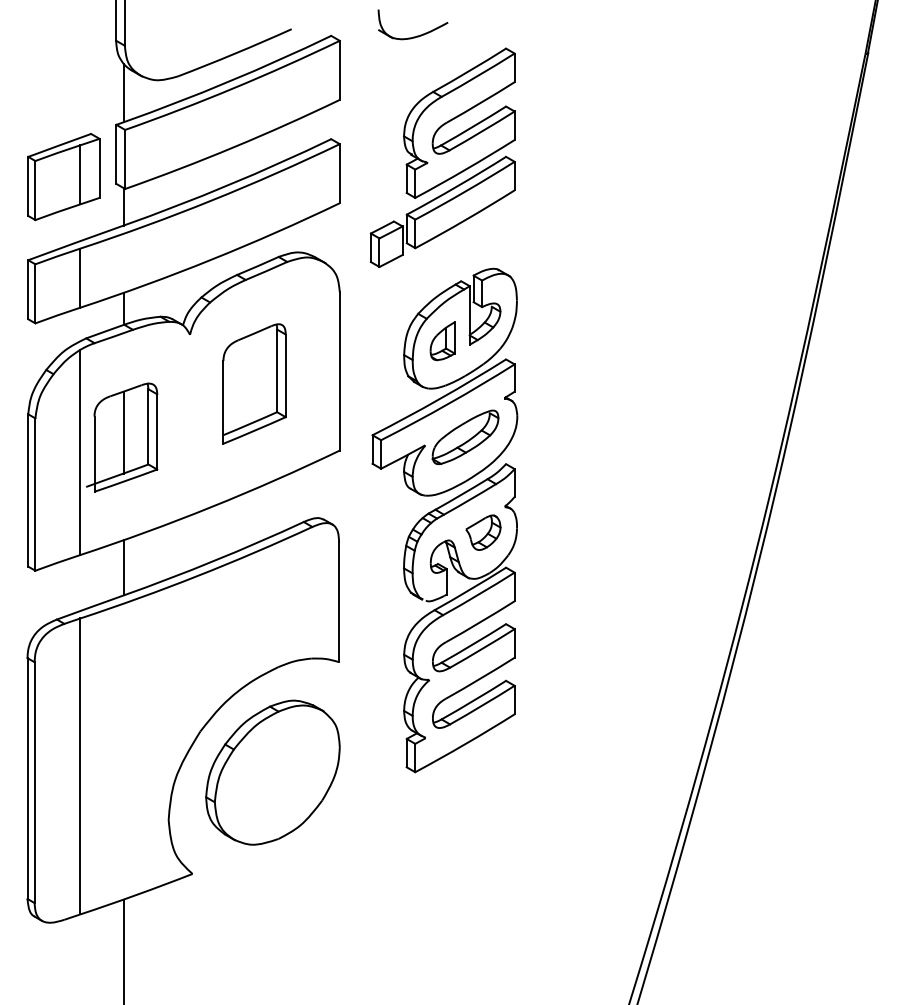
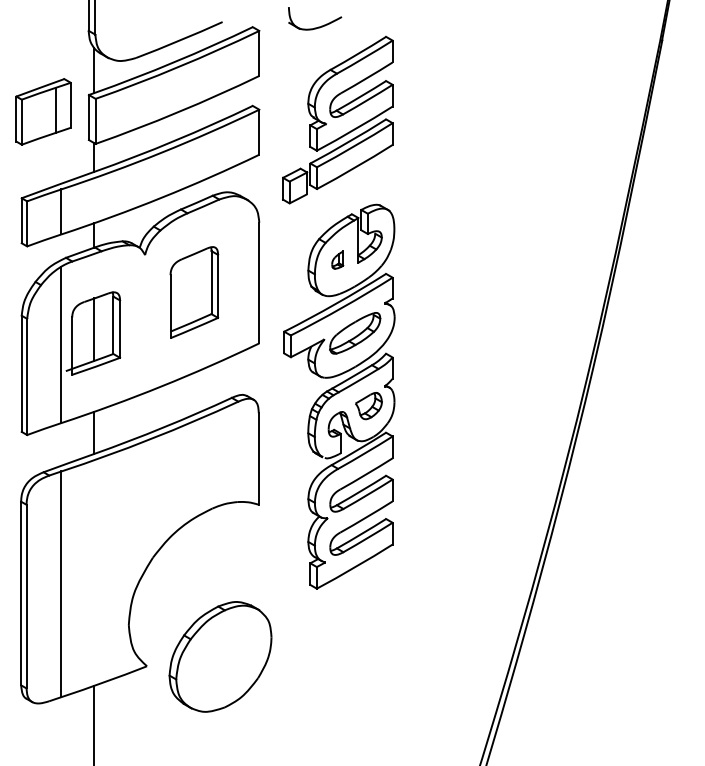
part: (63, 177) -> (43, 112), moved
part: (442, 341) -> (337, 260), size x0.6
part: (272, 772) -> (220, 656), moved

